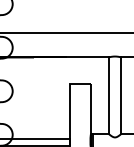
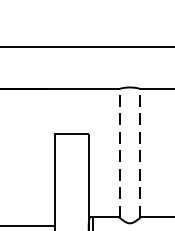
line: (108, 95) -> (118, 152), solid -> dashed
line: (121, 95) -> (140, 152), solid -> dashed

